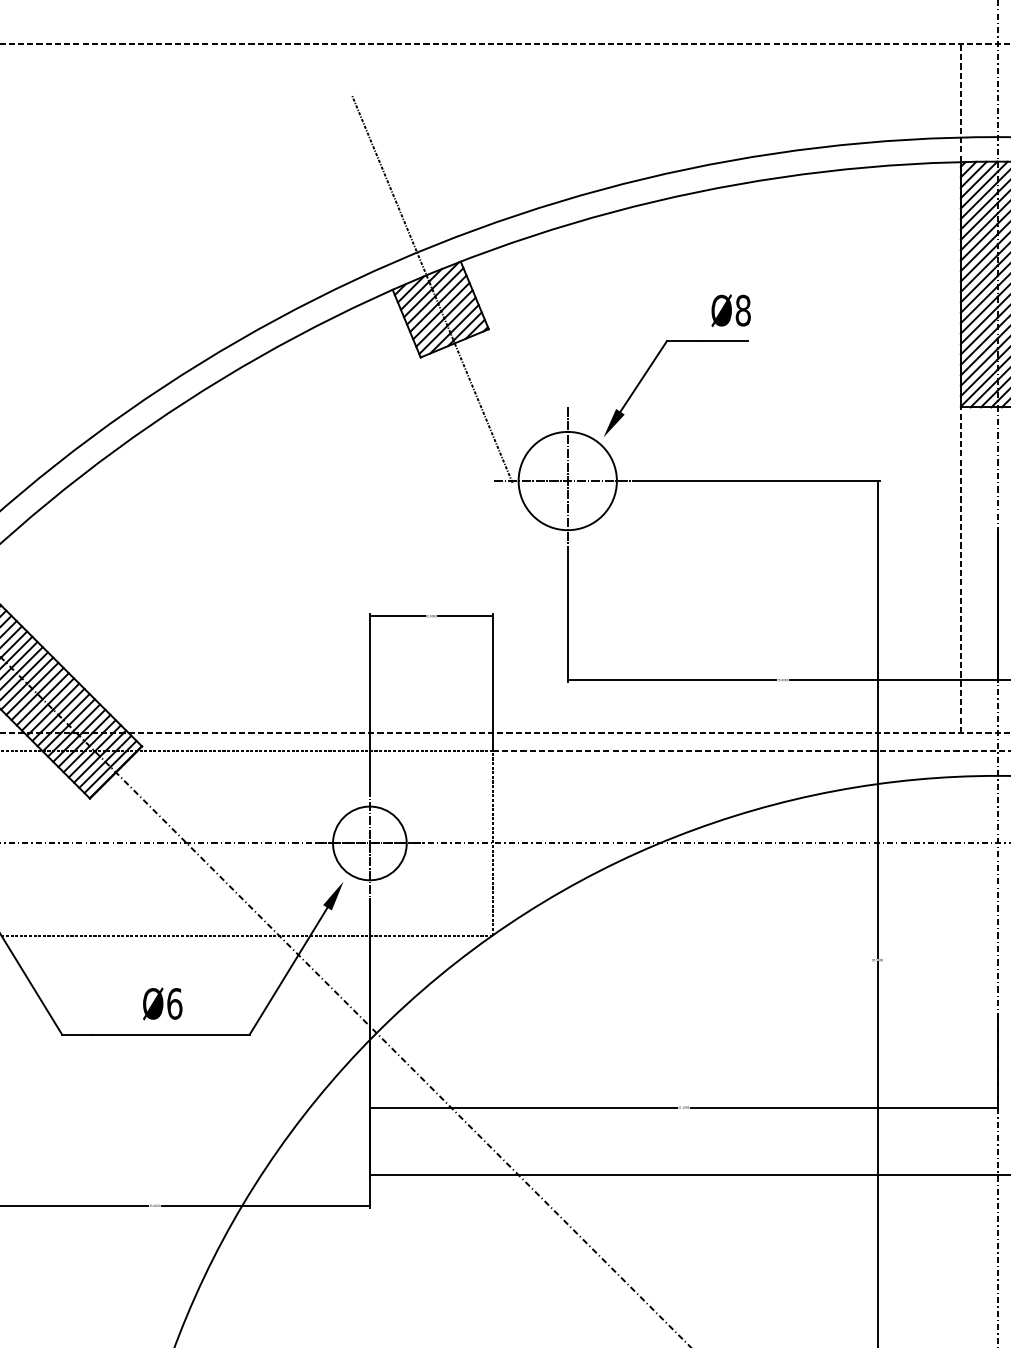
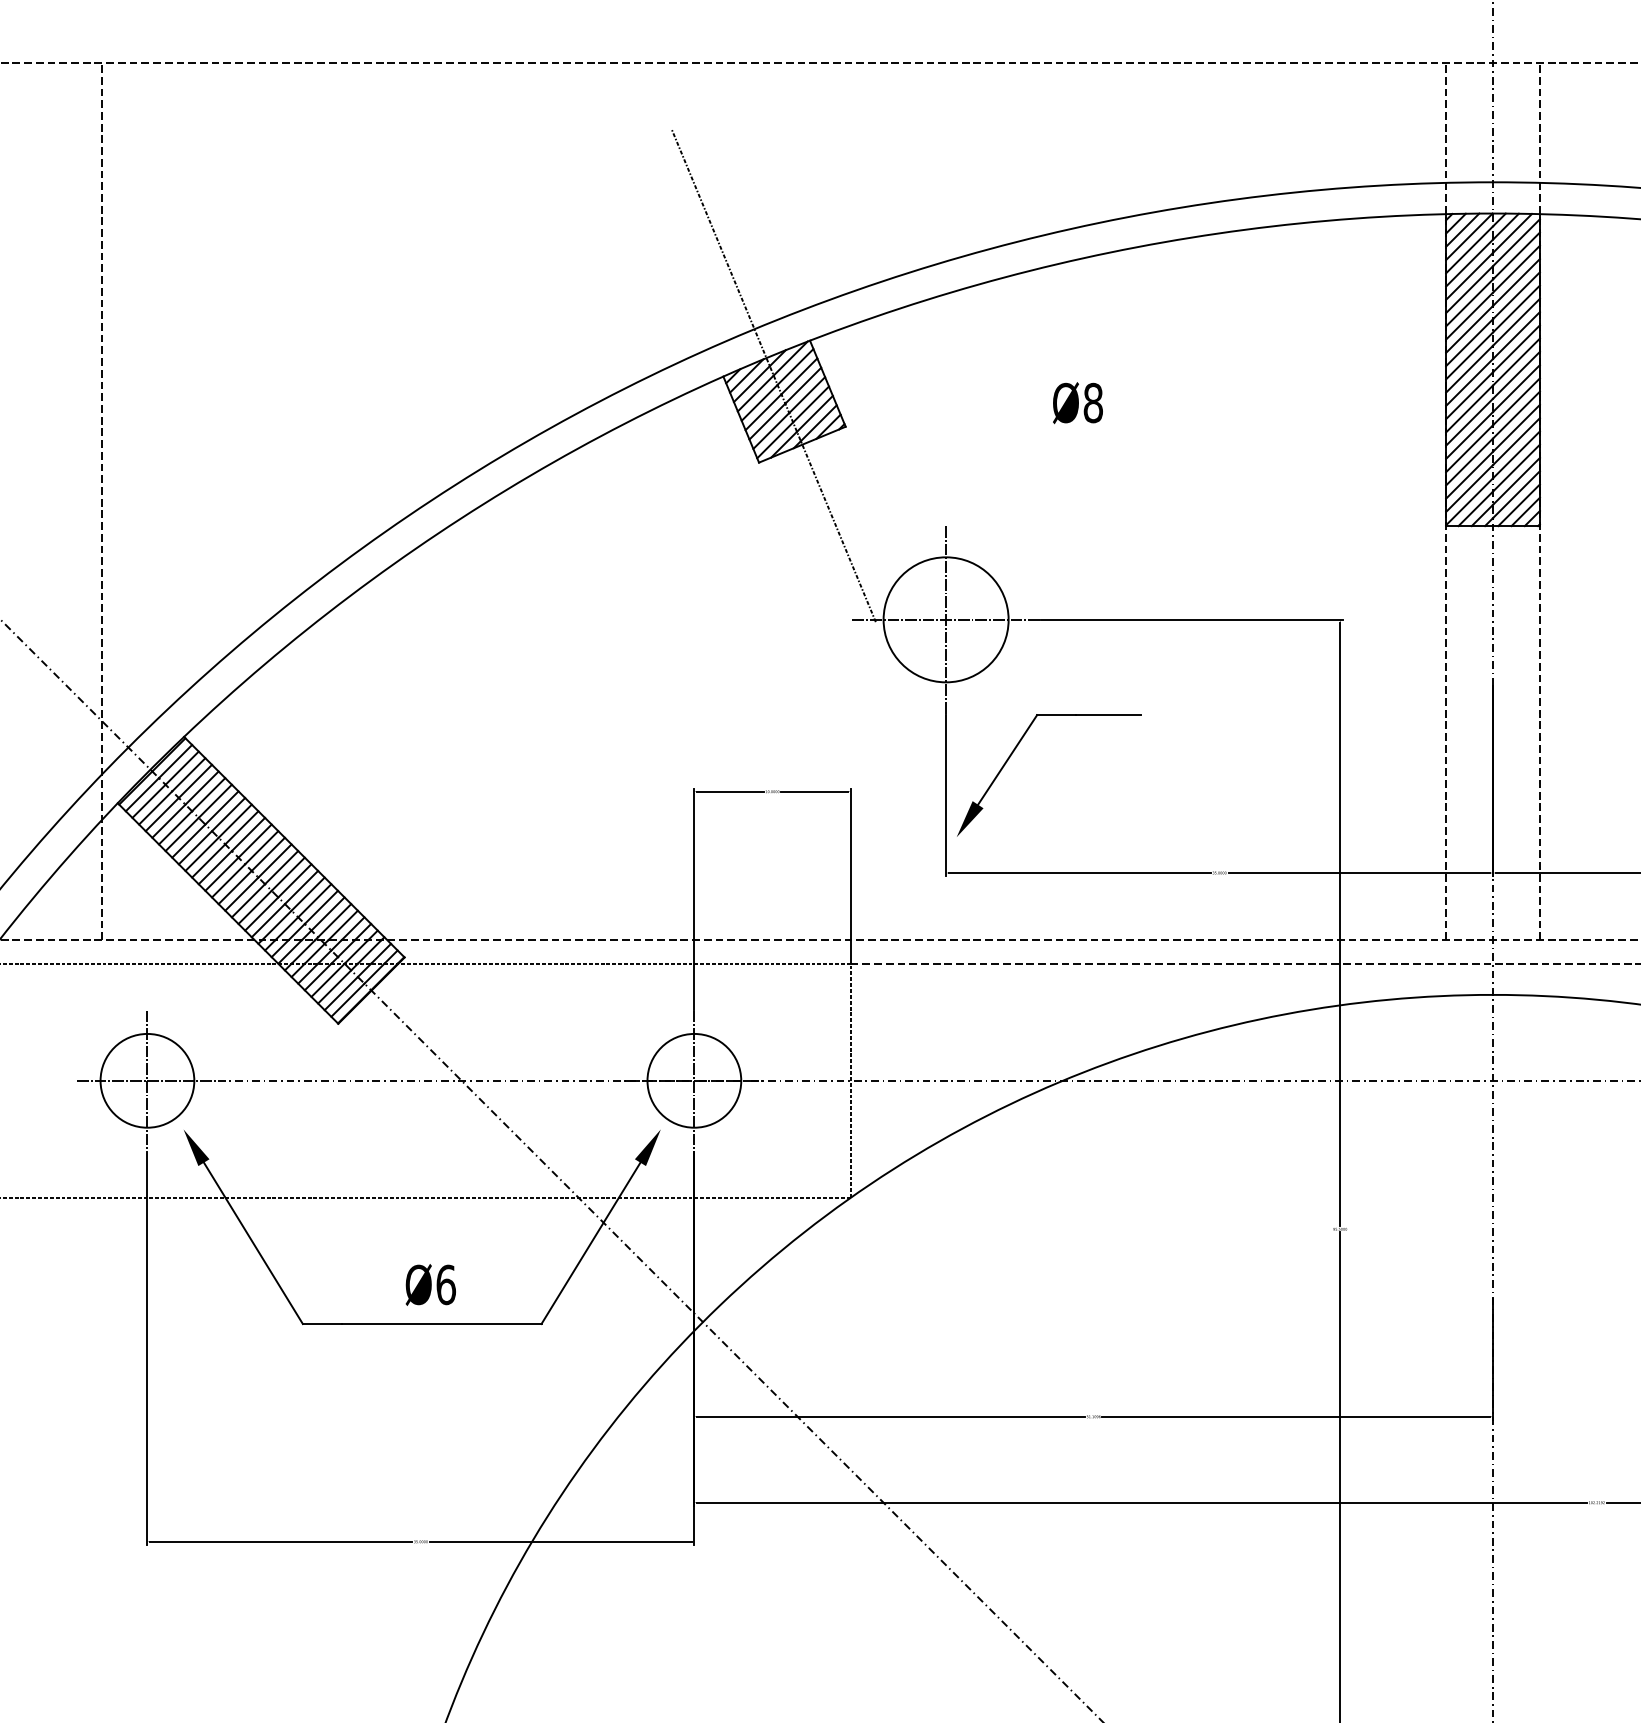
text: (730, 310) -> (1077, 403), moved
part: (649, 369) -> (1014, 751), moved

